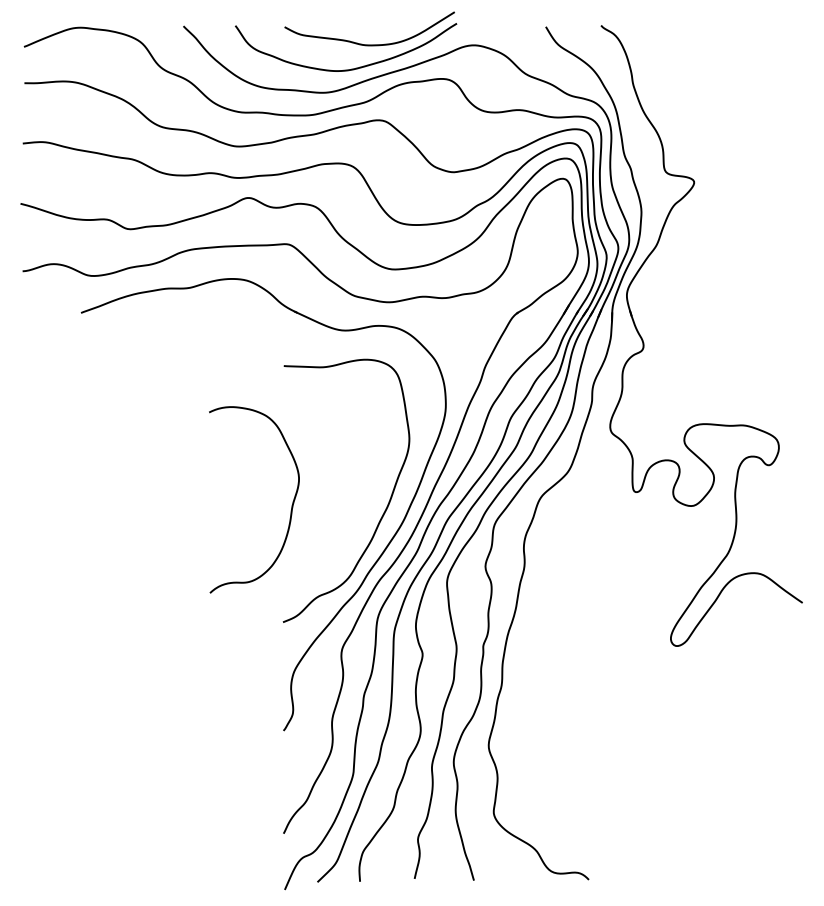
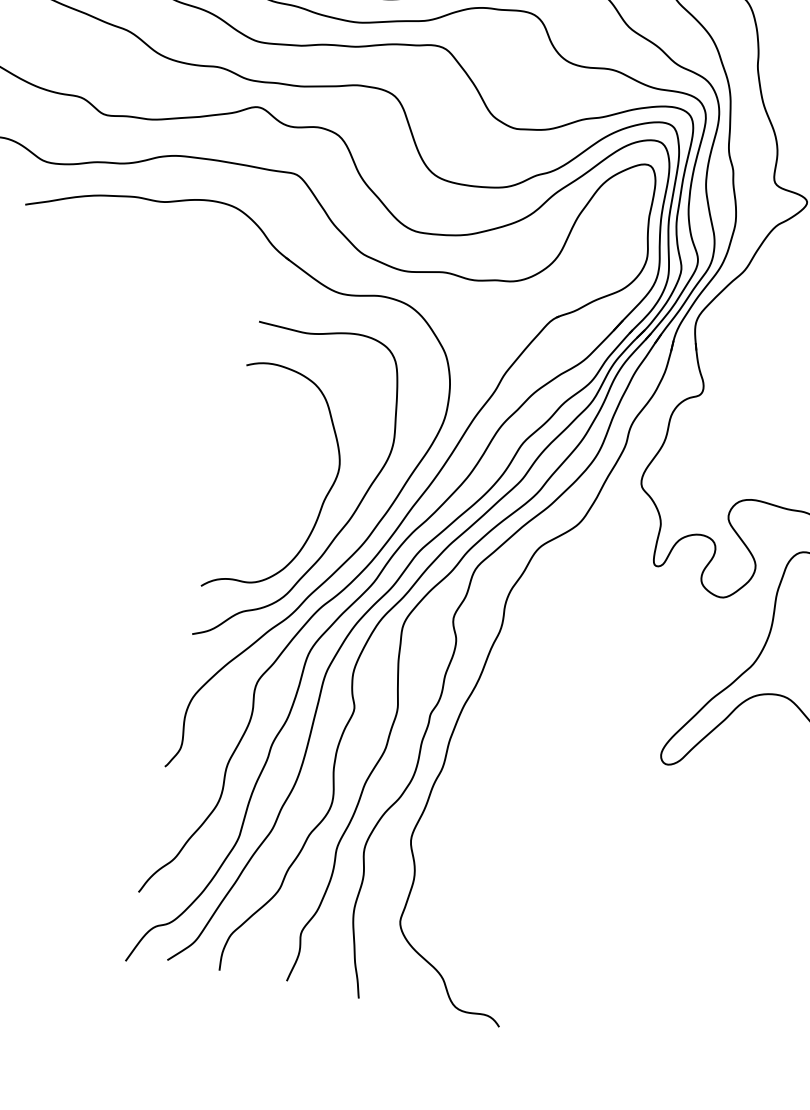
curve: (291, 505) -> (322, 500), moved

